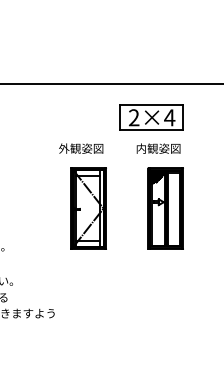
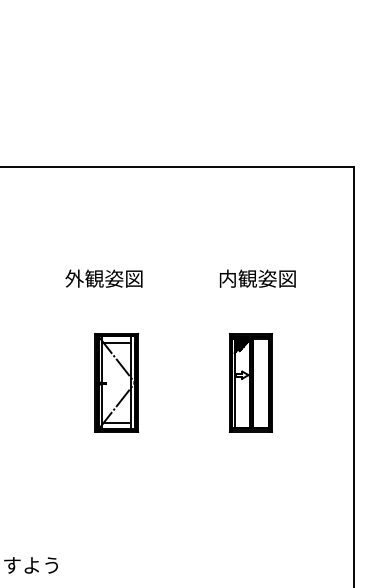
part: (151, 117) -> (226, 224), removed
text: (158, 148) -> (257, 278), moved
part: (88, 208) -> (116, 382), size x0.7
part: (165, 208) -> (250, 382), size x0.7

